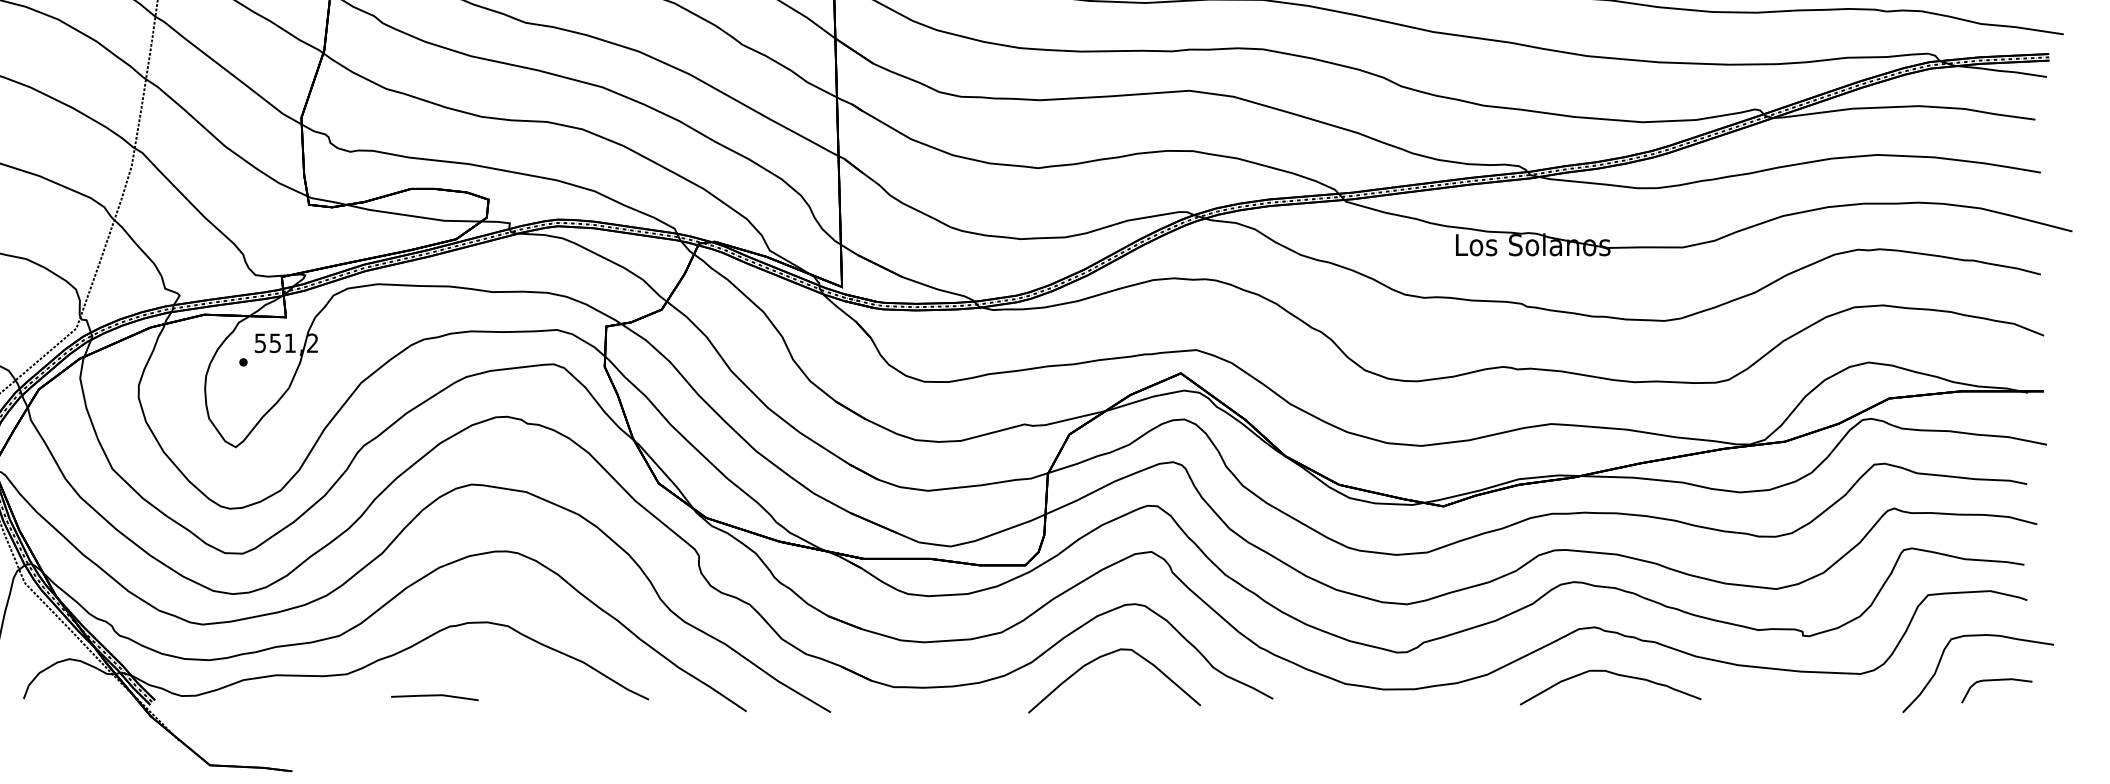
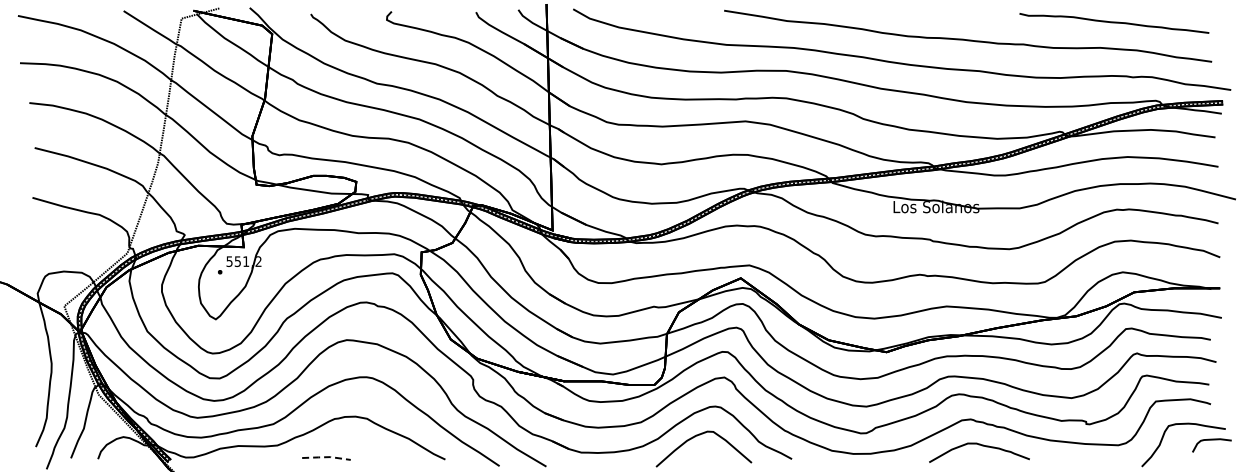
curve: (1995, 681) -> (1211, 440), moved
line: (434, 695) -> (326, 457), solid -> dashed

